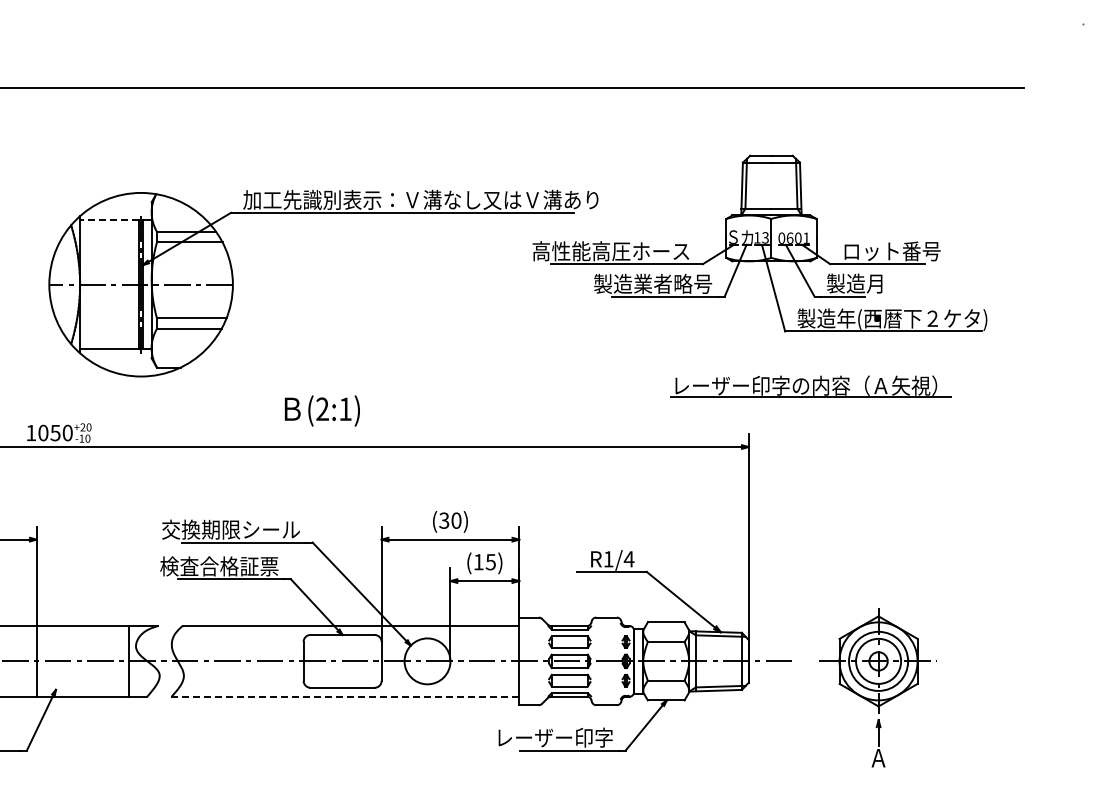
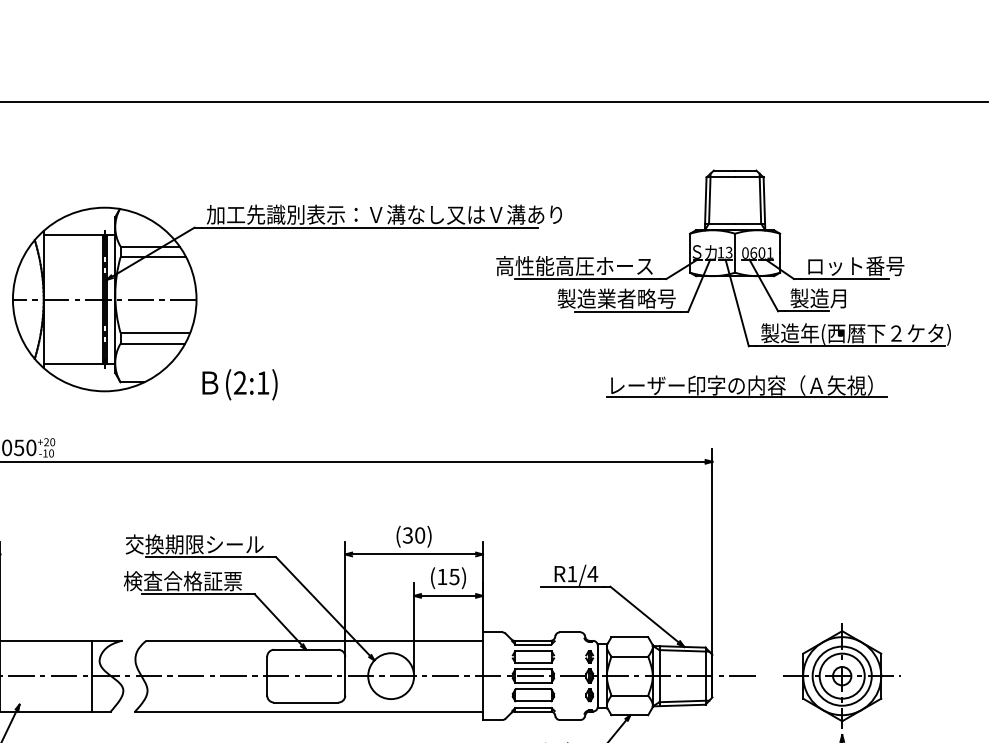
line: (109, 220) -> (73, 235), dashed -> solid
part: (810, 386) -> (746, 386), moved
text: (322, 410) -> (240, 384), moved
line: (345, 696) -> (309, 711), dashed -> solid

